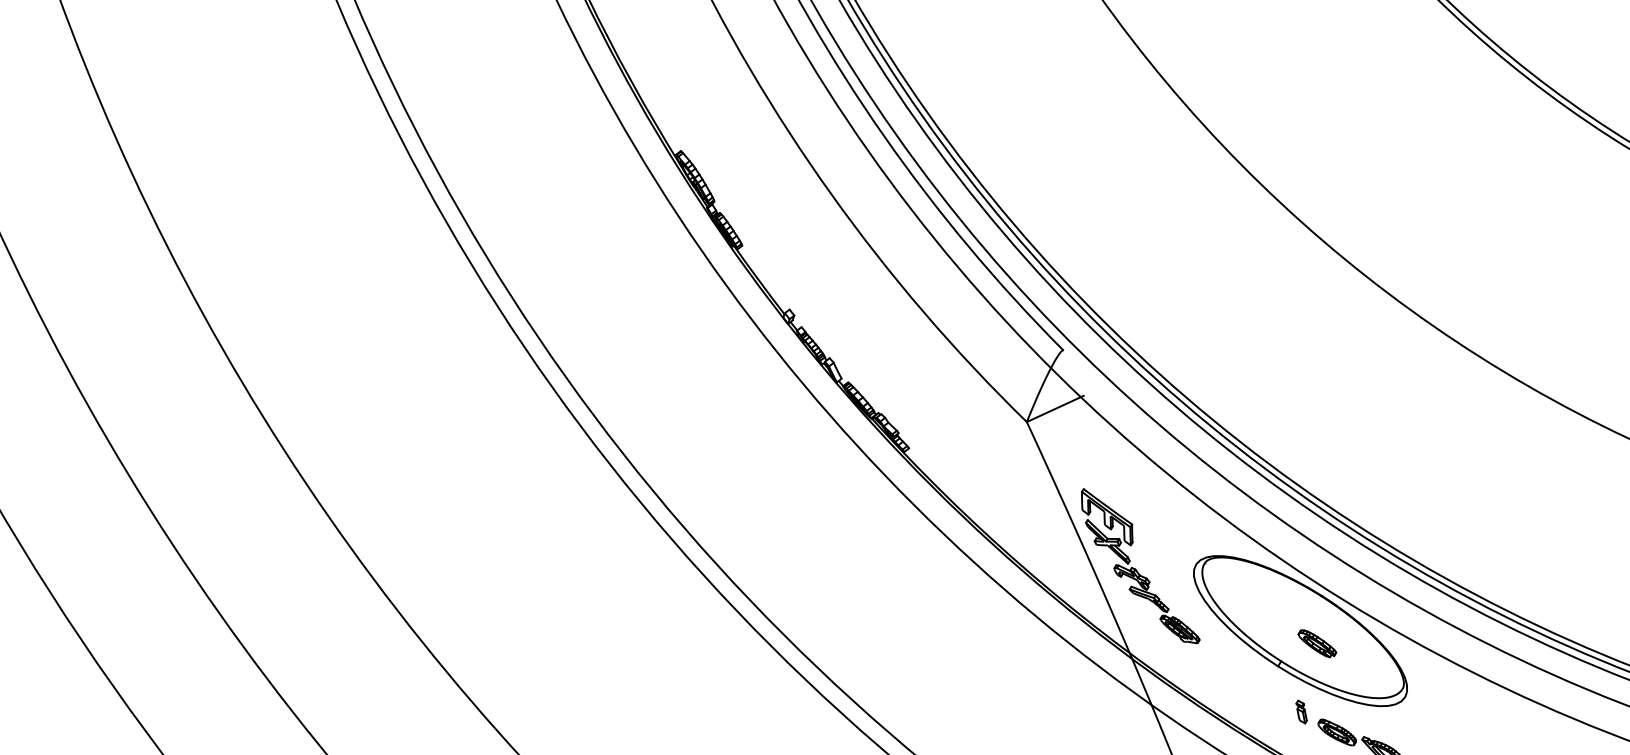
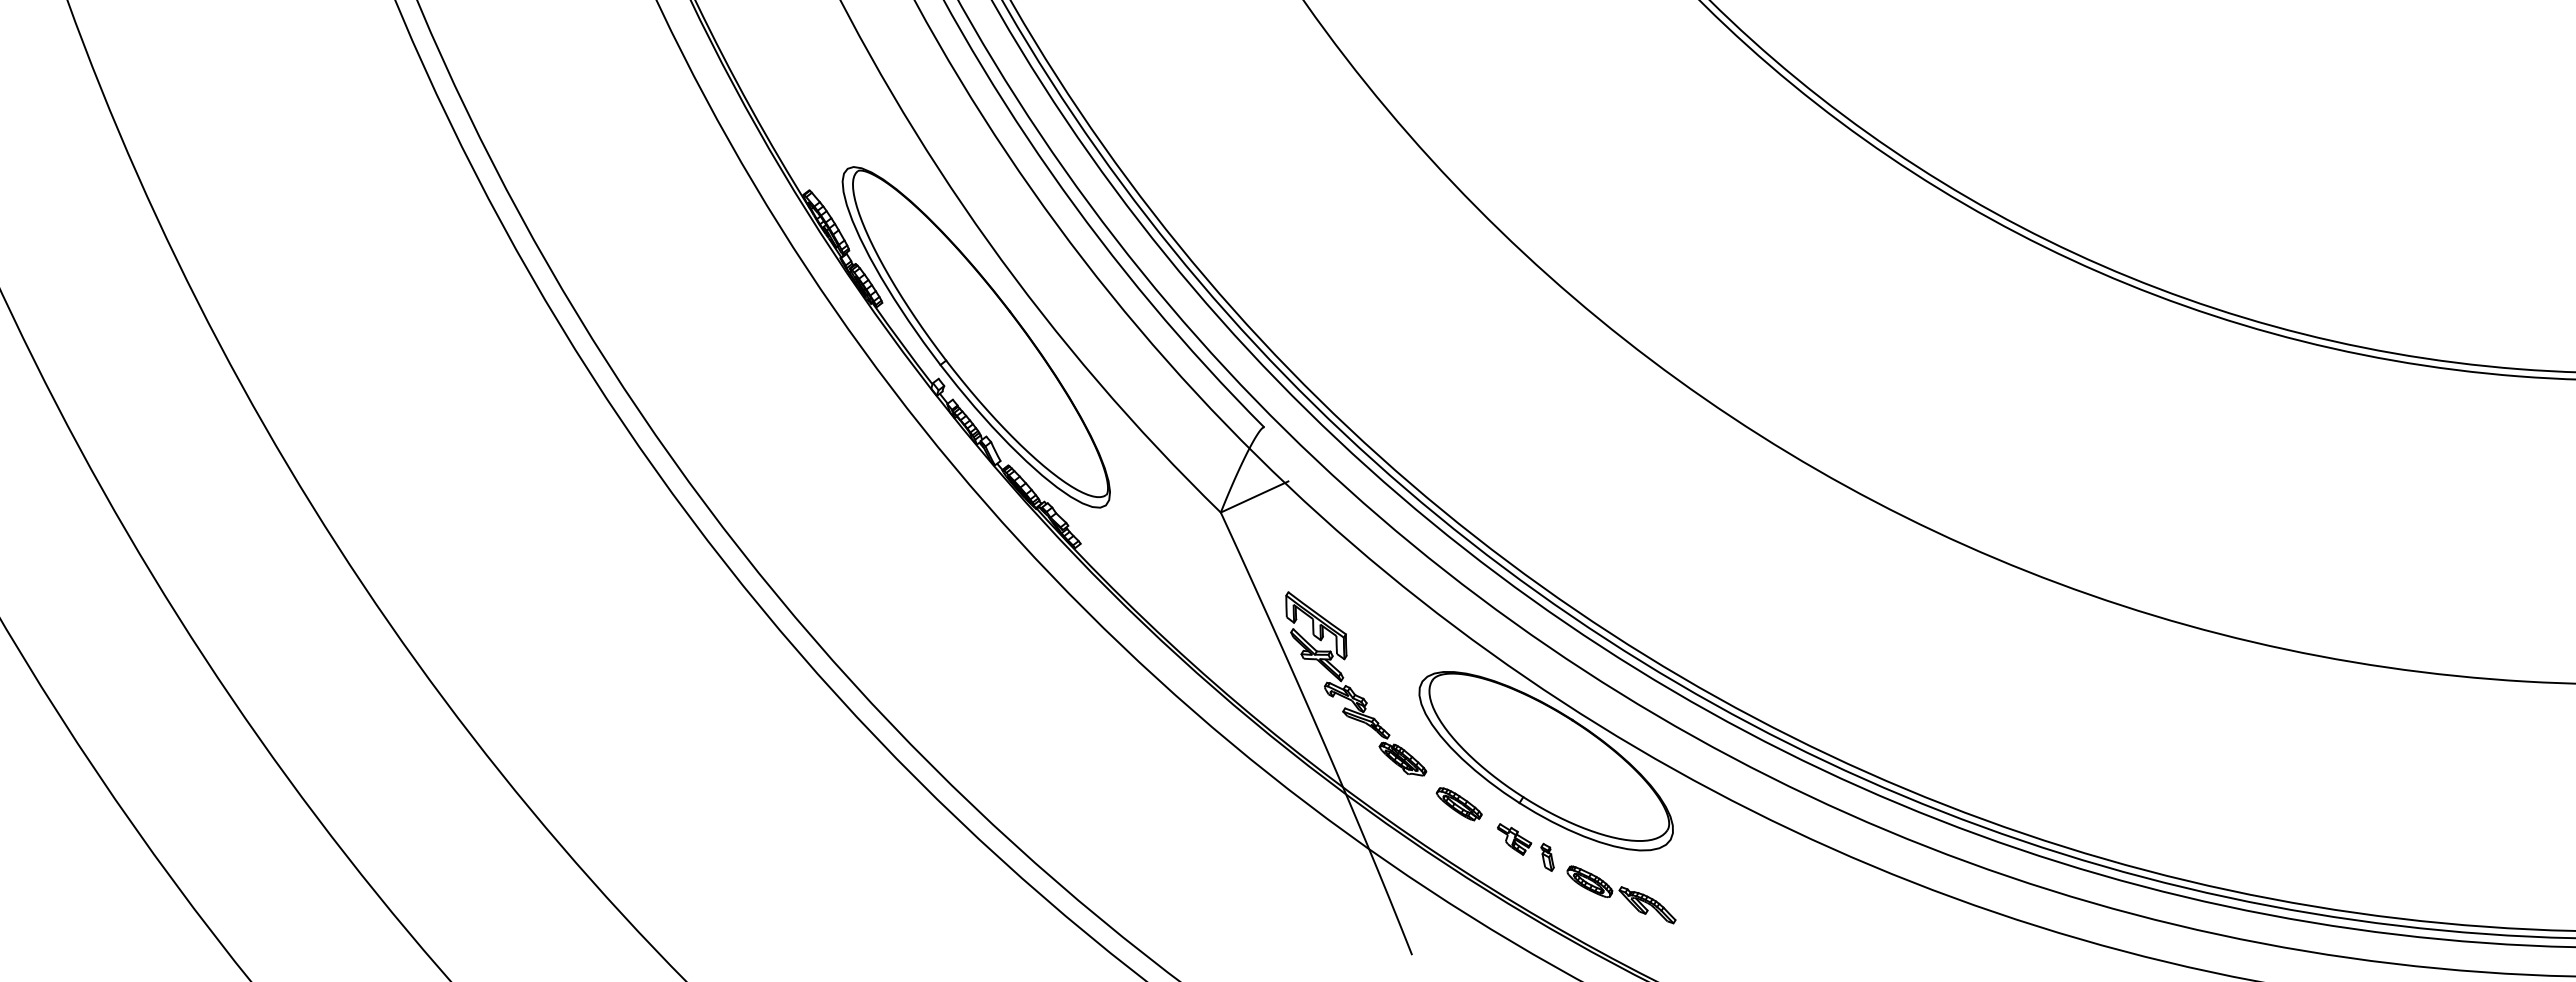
part: (820, 274) -> (975, 337), added
part: (1316, 643) -> (1458, 804), moved
part: (1273, 696) -> (1514, 839), added

